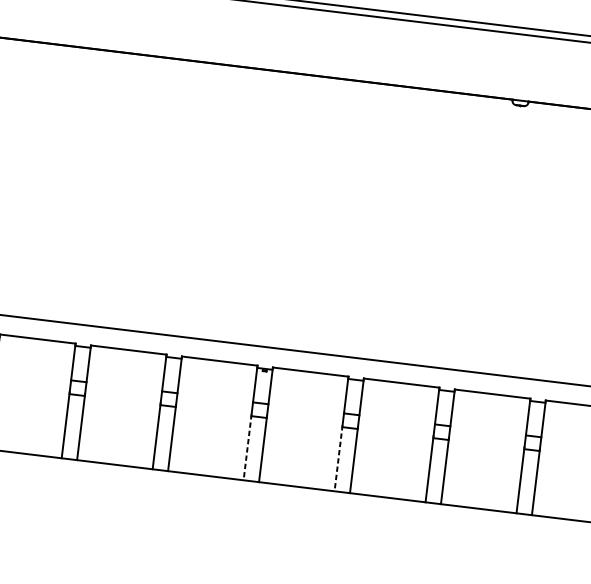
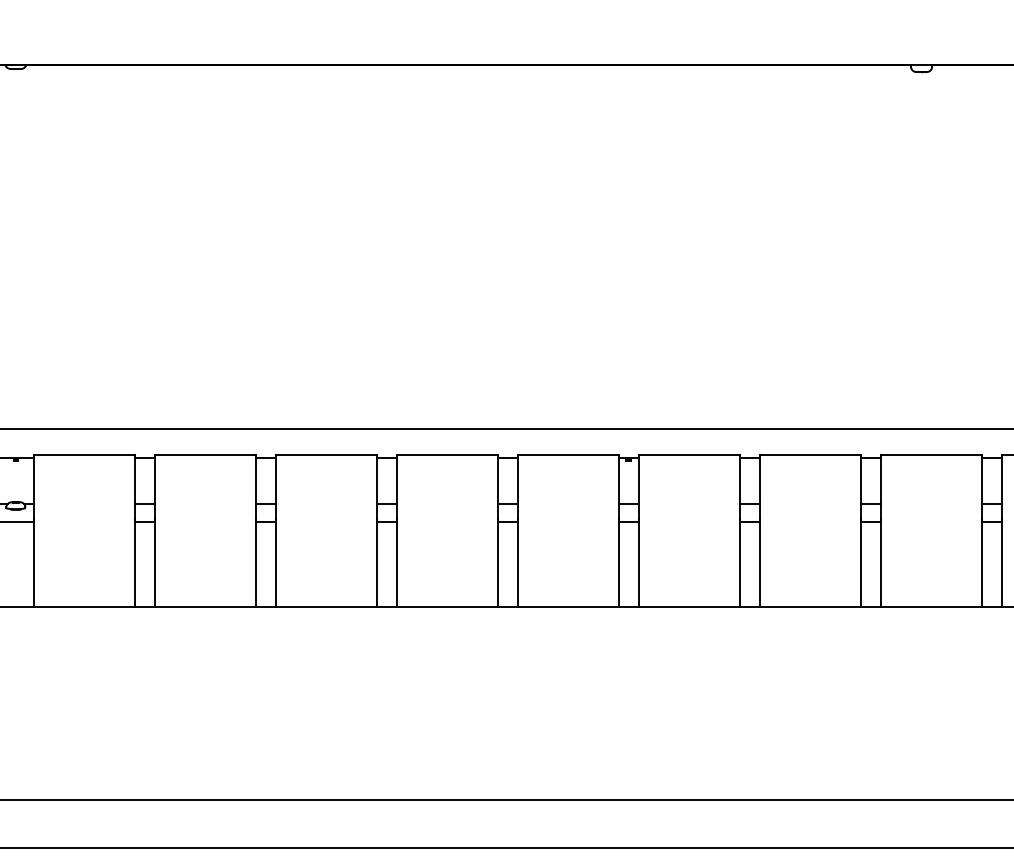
line: (247, 447) -> (618, 563), dashed -> solid
line: (338, 458) -> (739, 563), dashed -> solid

